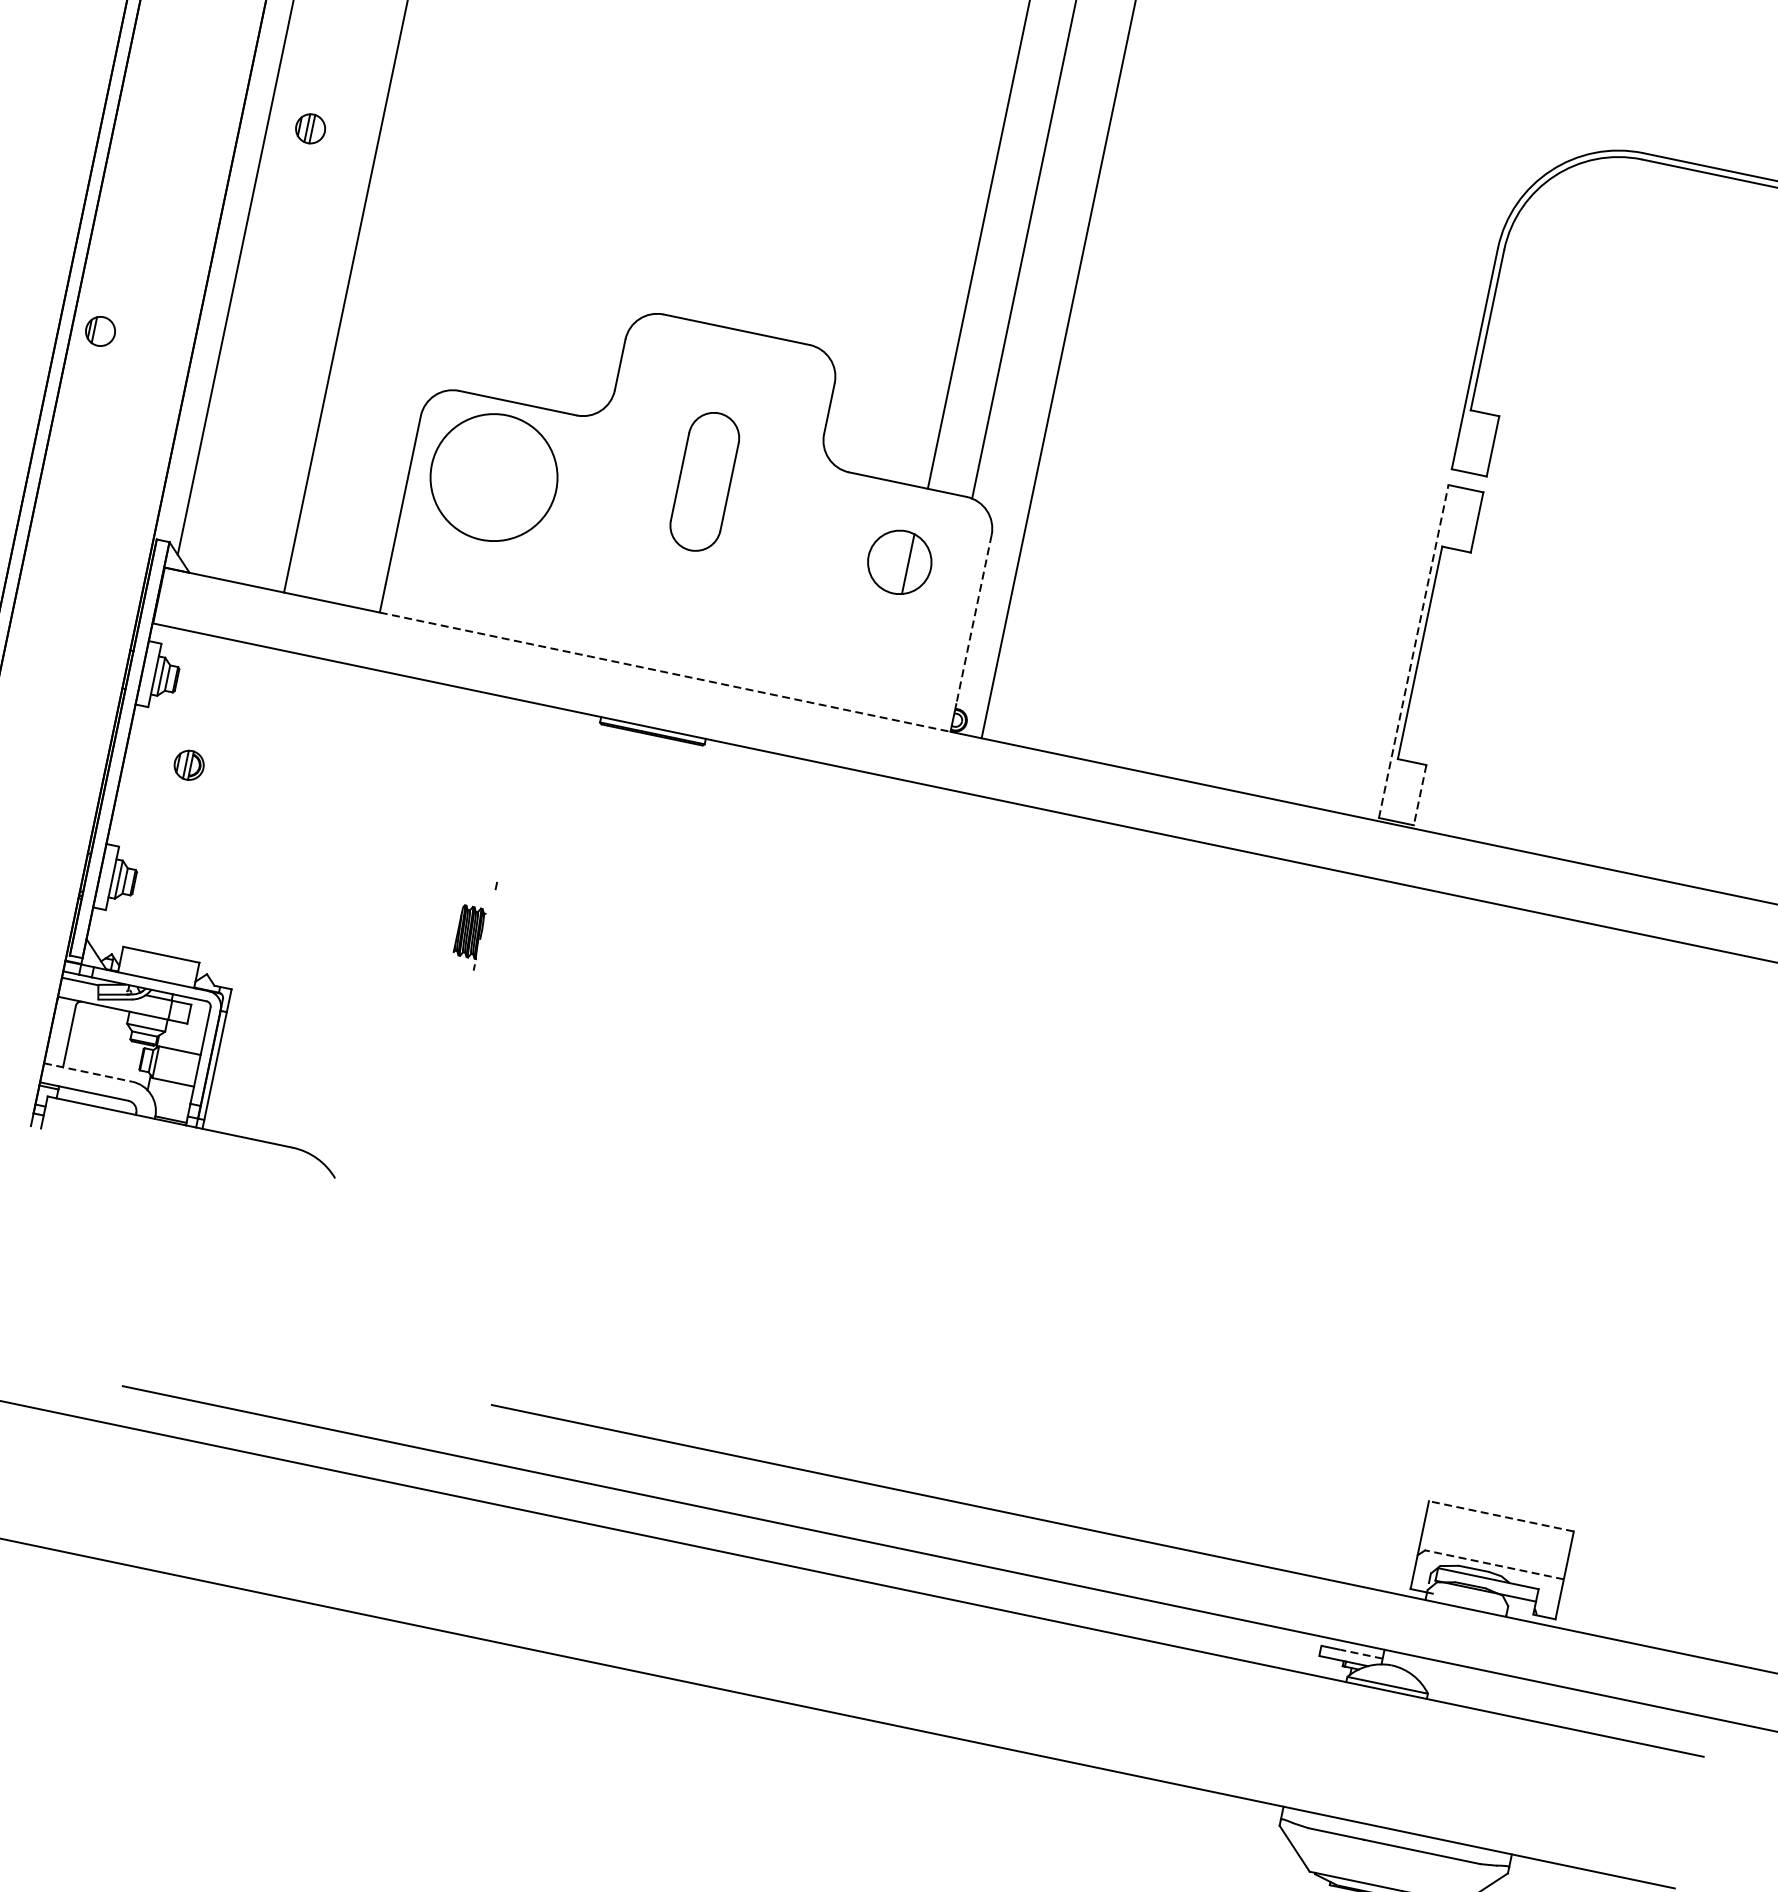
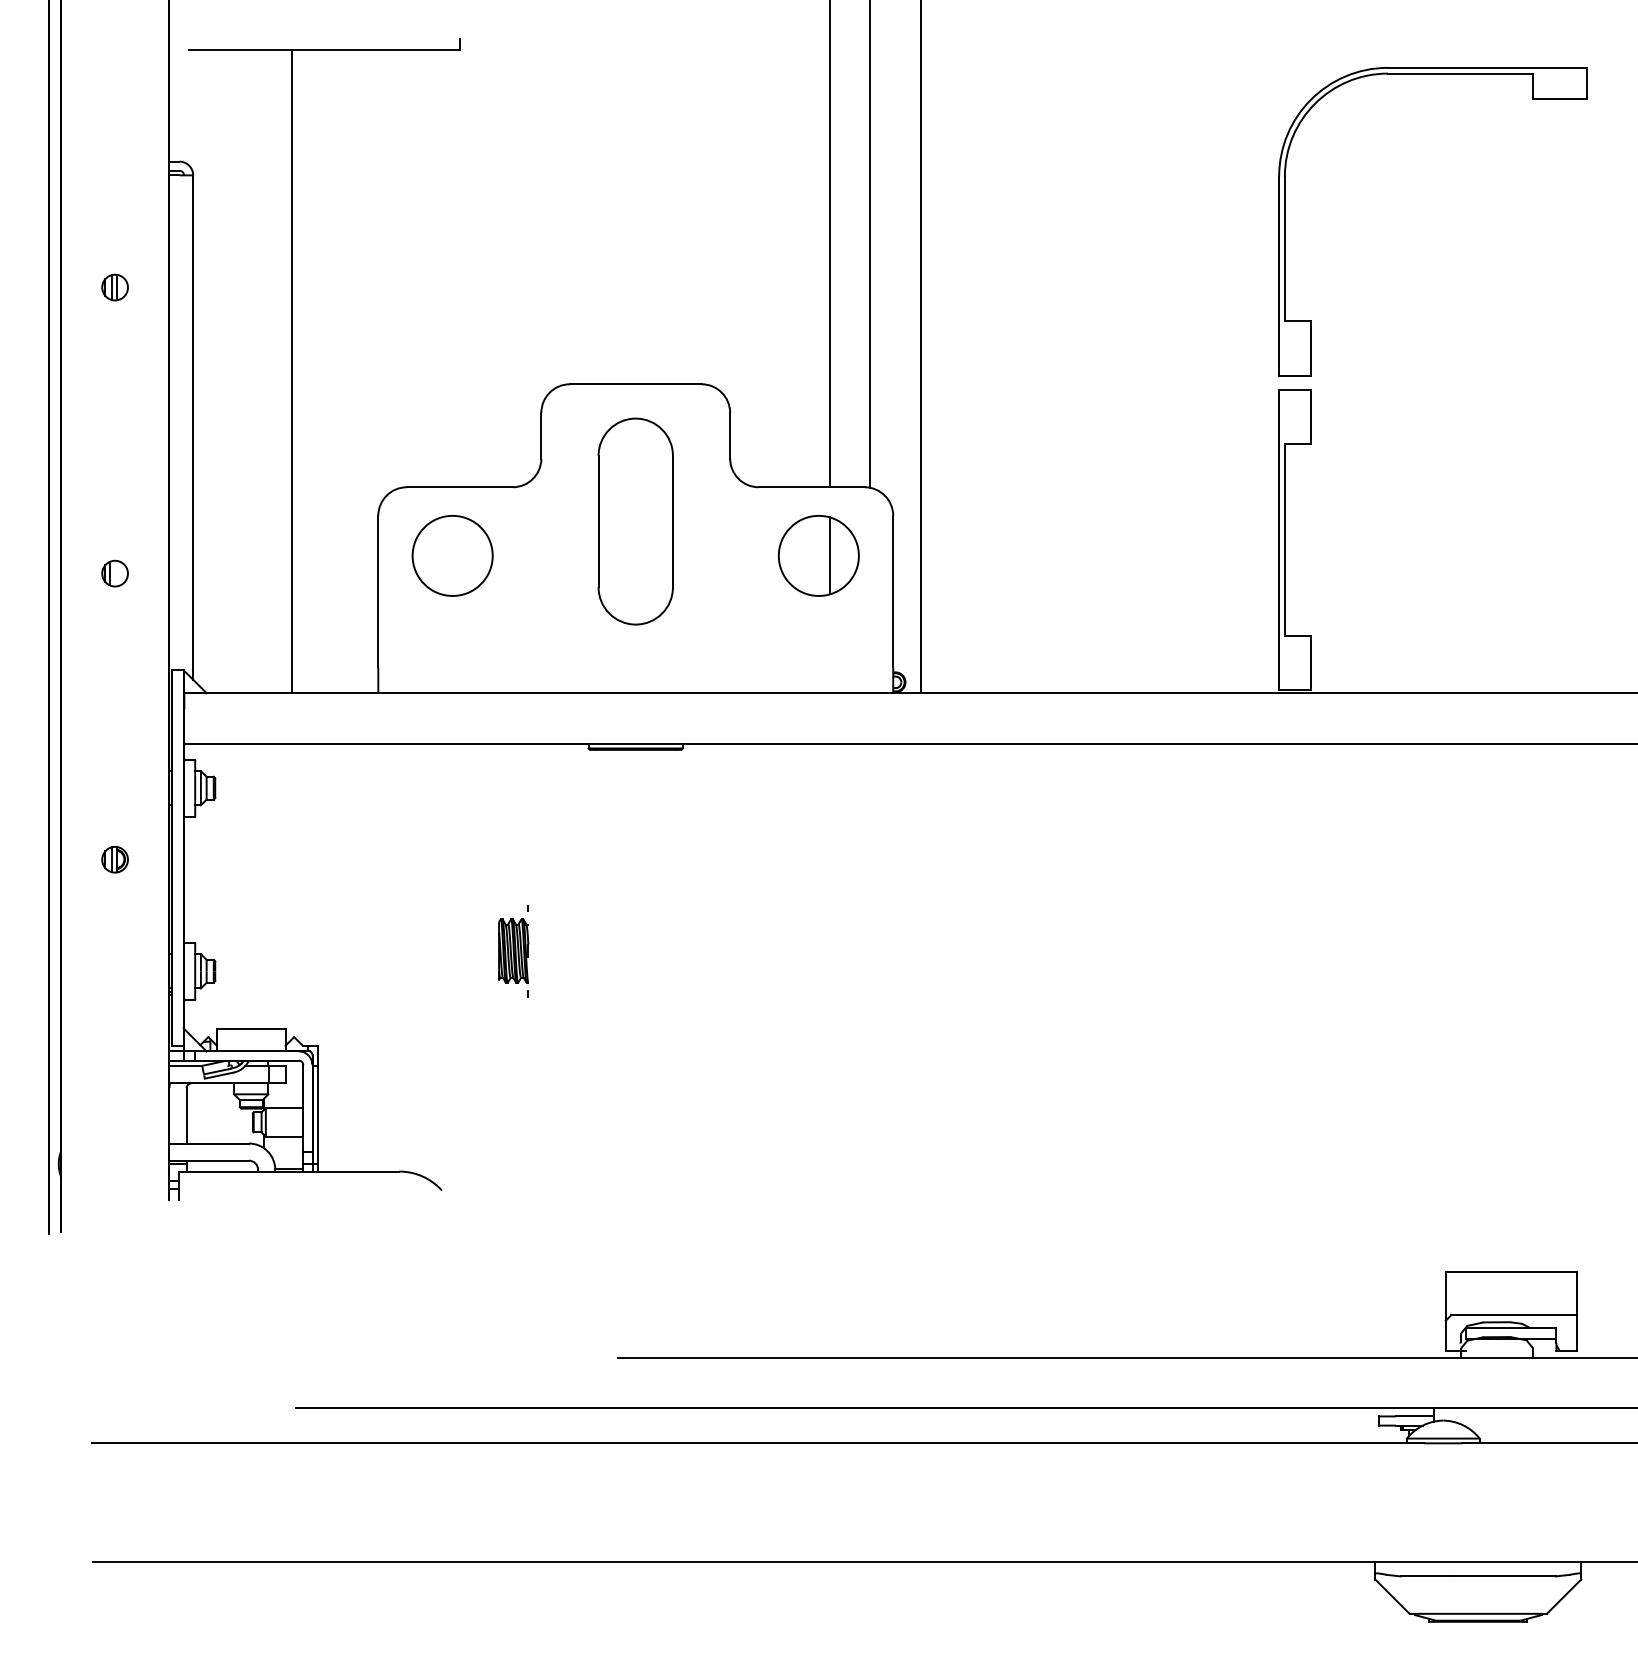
part: (309, 128) -> (114, 287), moved
part: (99, 331) -> (114, 573), moved
circle: (493, 477) -> (452, 555), size x0.71
part: (704, 481) -> (635, 521), size x1.67
part: (899, 561) -> (818, 555), size x1.43
line: (974, 619) -> (893, 591), dashed -> solid
line: (1414, 650) -> (1279, 539), dashed -> solid
line: (665, 672) -> (636, 693), dashed -> solid
part: (188, 764) -> (114, 859), moved
line: (1419, 795) -> (1310, 663), dashed -> solid
part: (468, 936) -> (513, 957), size x1.43
line: (88, 1072) -> (209, 1143), dashed -> solid
line: (1500, 1515) -> (1510, 1271), dashed -> solid
line: (1493, 1565) -> (1513, 1315), dashed -> solid
line: (1360, 1654) -> (1414, 1416), dashed -> solid

